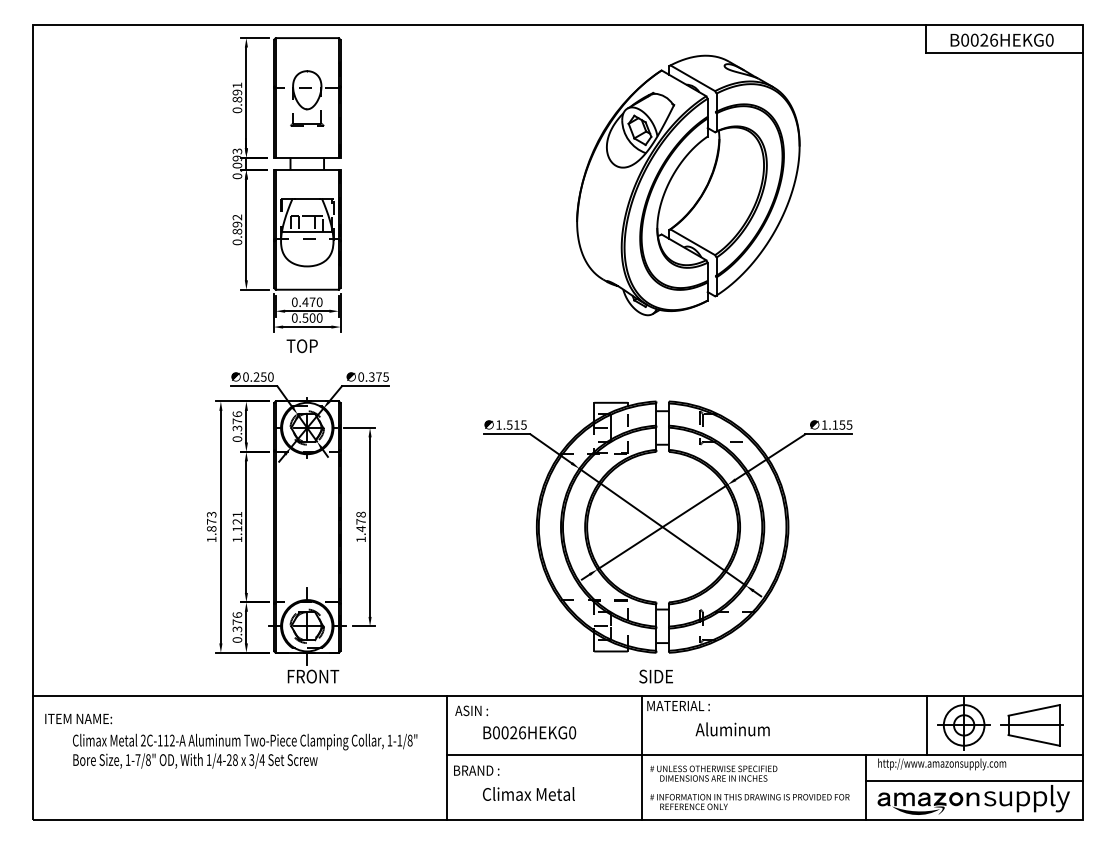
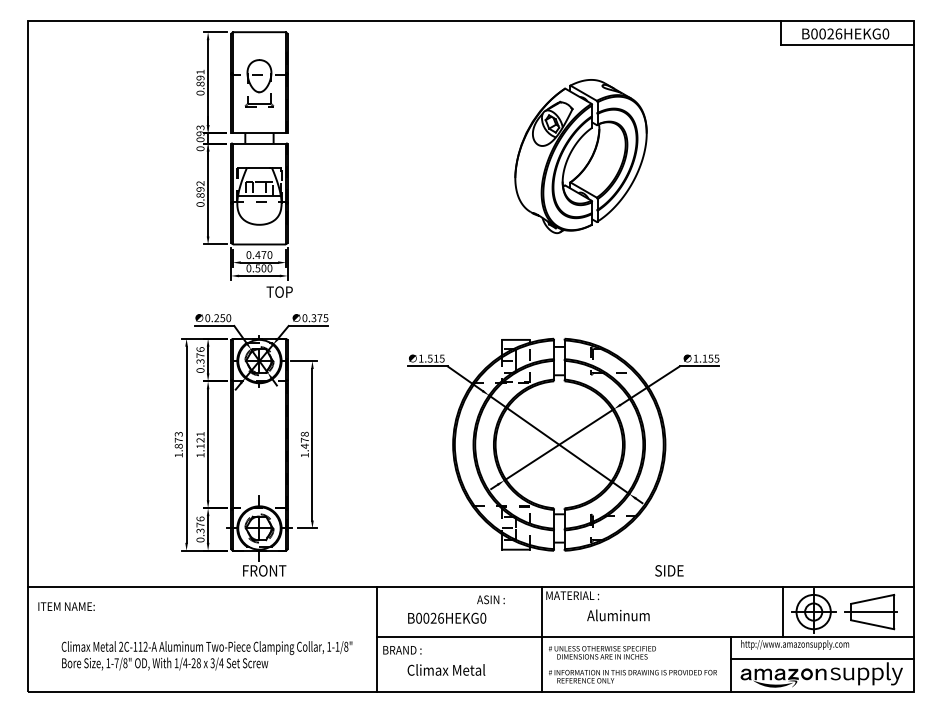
part: (688, 185) -> (581, 156), size x0.7
text: (301, 346) -> (279, 292), moved
text: (655, 676) -> (668, 570), moved
text: (471, 710) -> (490, 599), moved
text: (245, 750) -> (207, 655), moved

